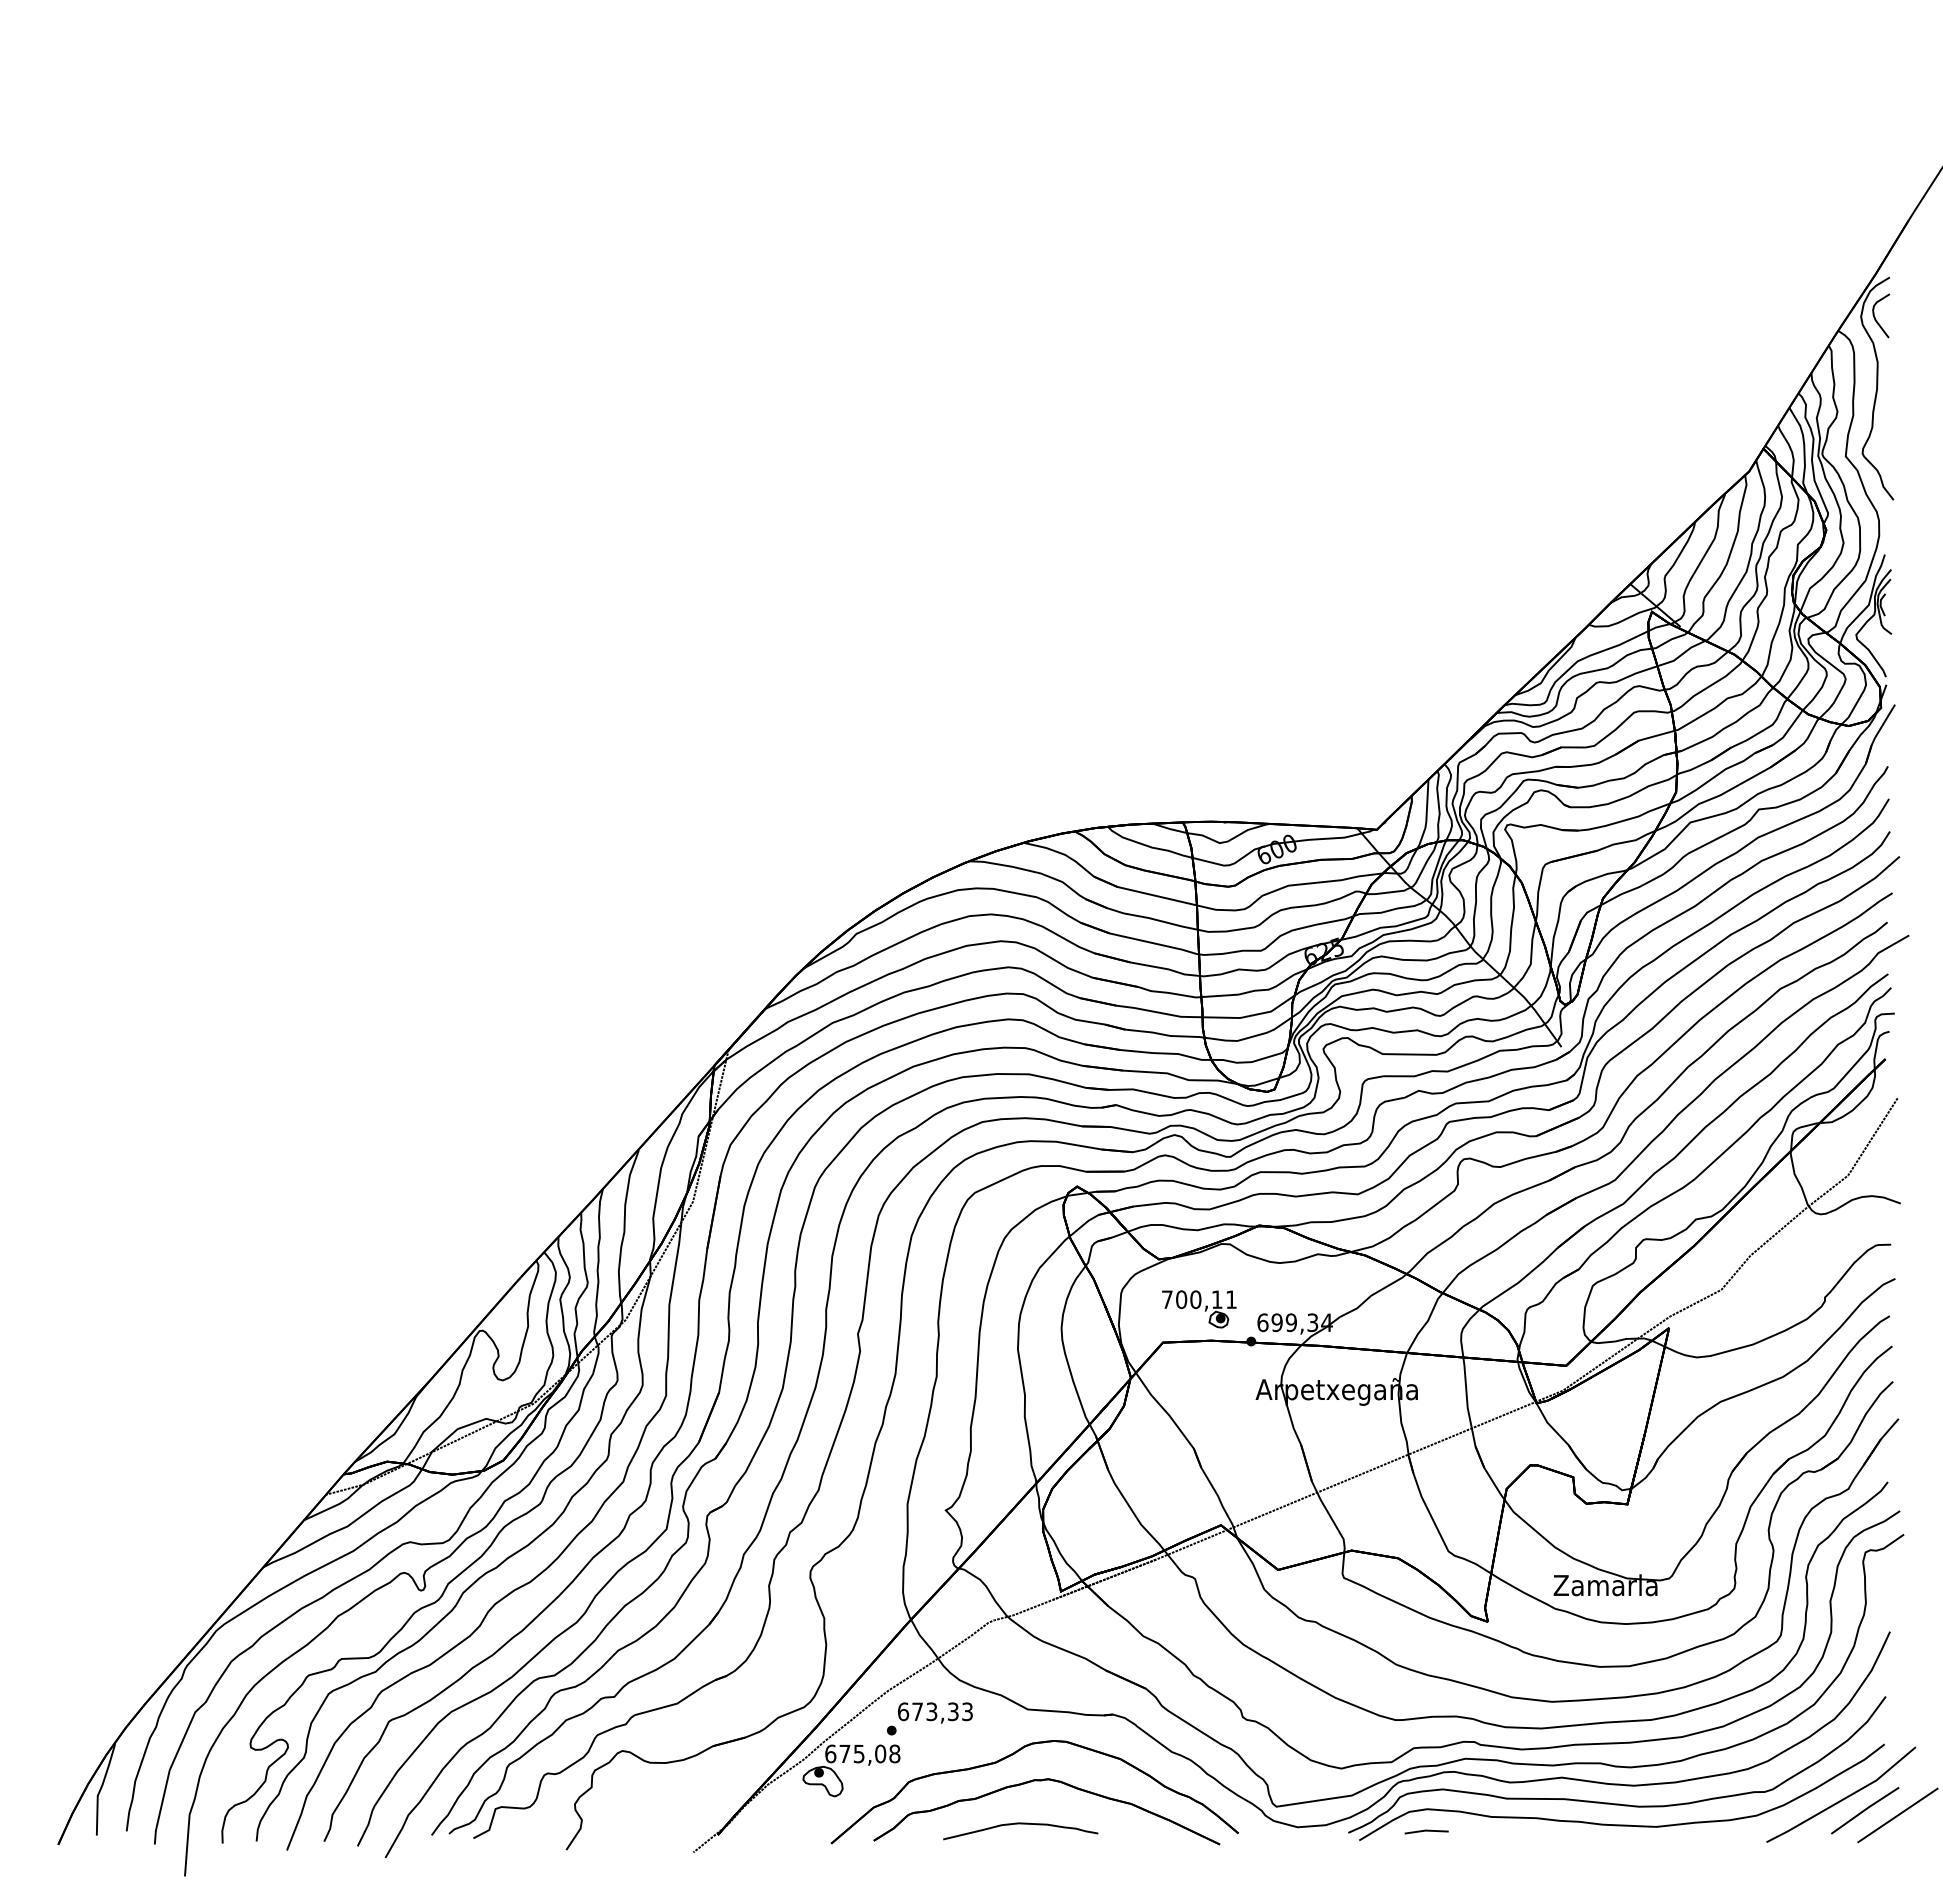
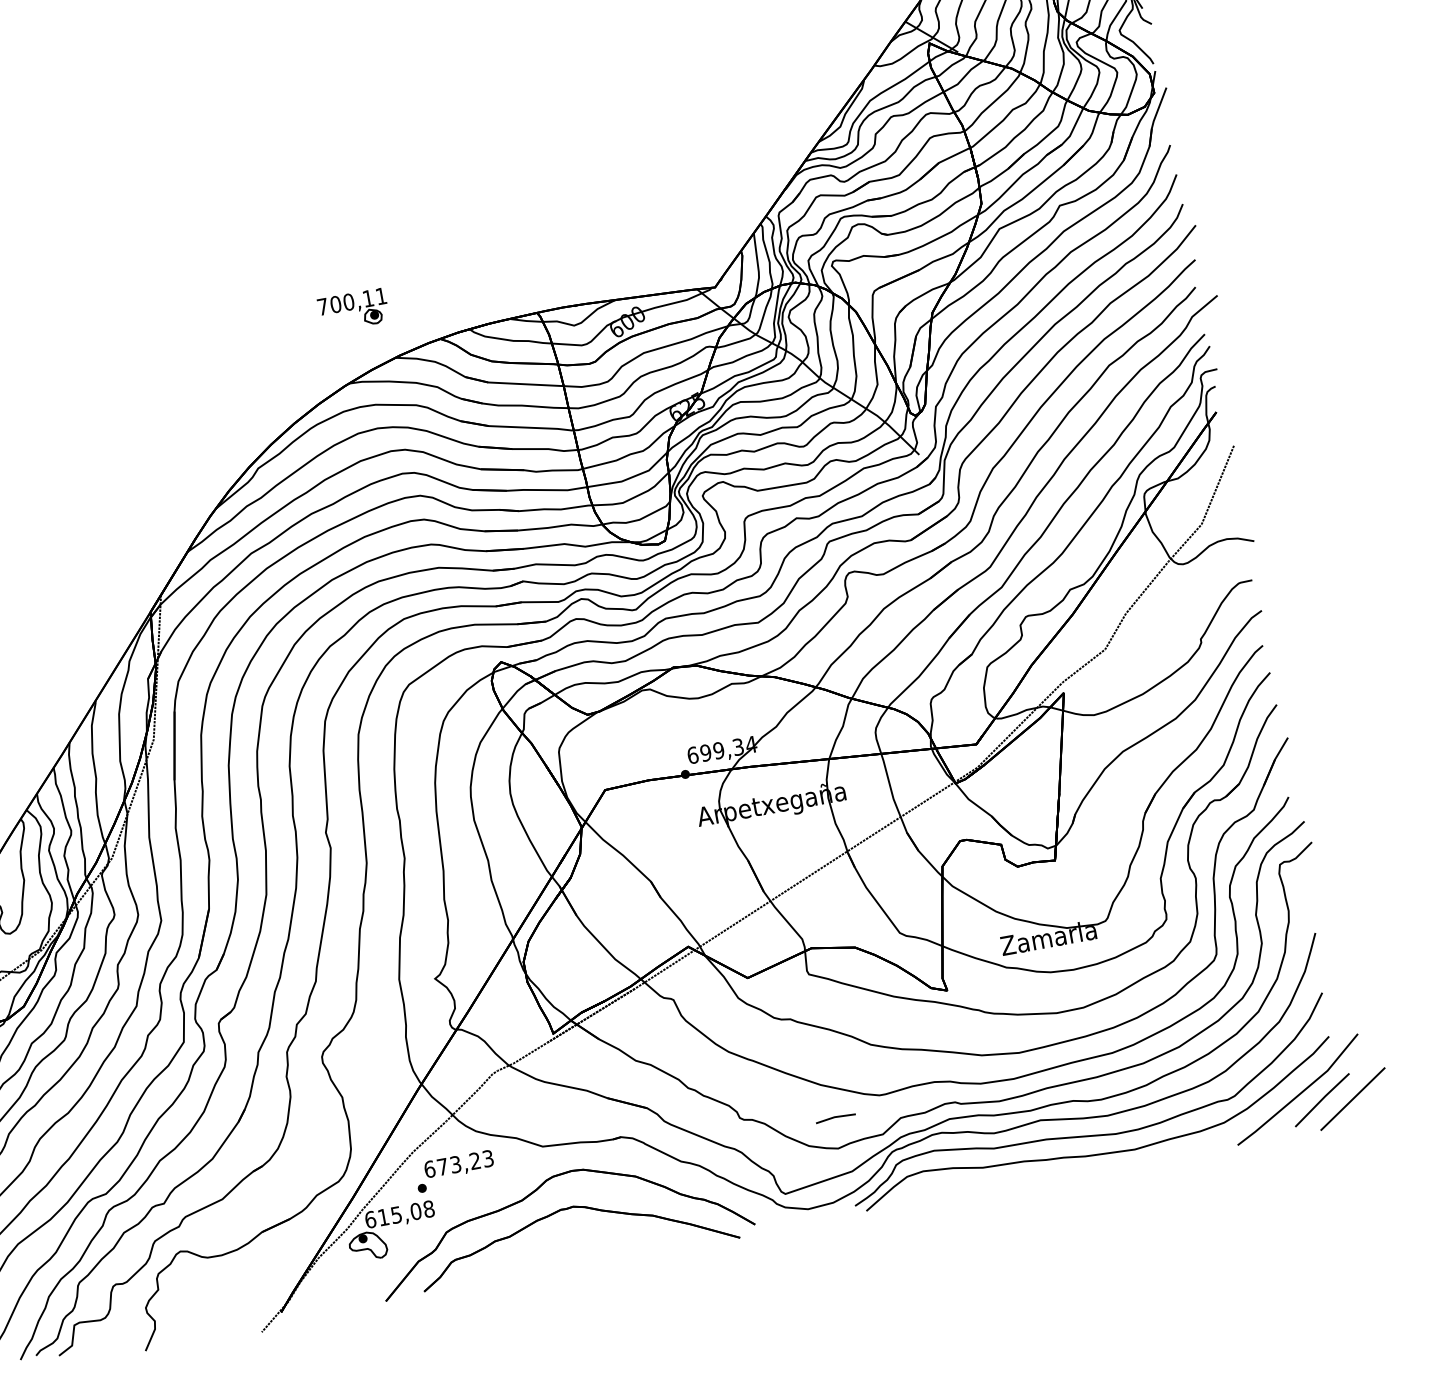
part: (1199, 1309) -> (353, 310), moved
text: (953, 1711) -> (475, 1160), 673,33 -> 673,23
text: (844, 1753) -> (383, 1217), 675,08 -> 615,08
curve: (1020, 1824) -> (555, 1252), removed
line: (1426, 1831) -> (835, 1117), moved

